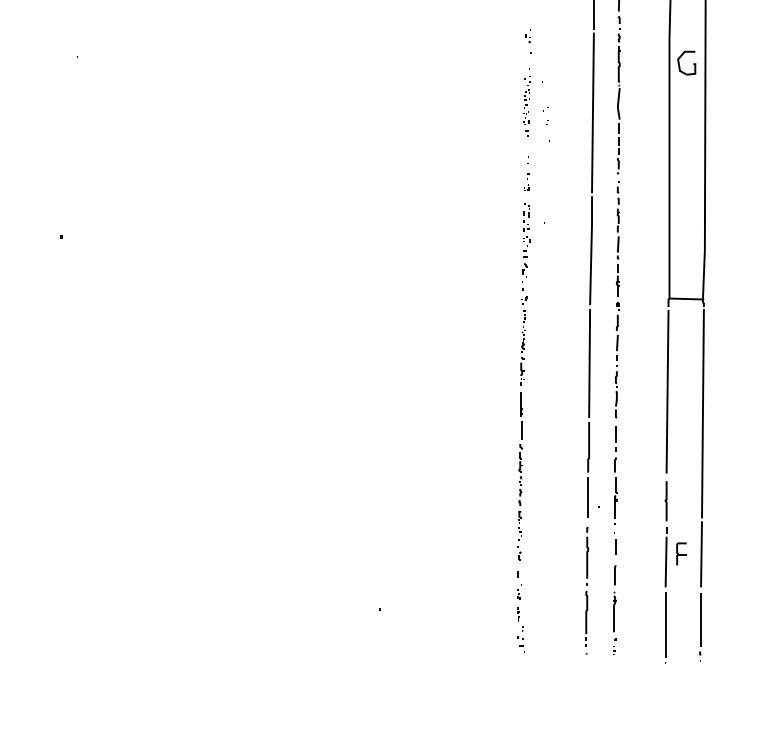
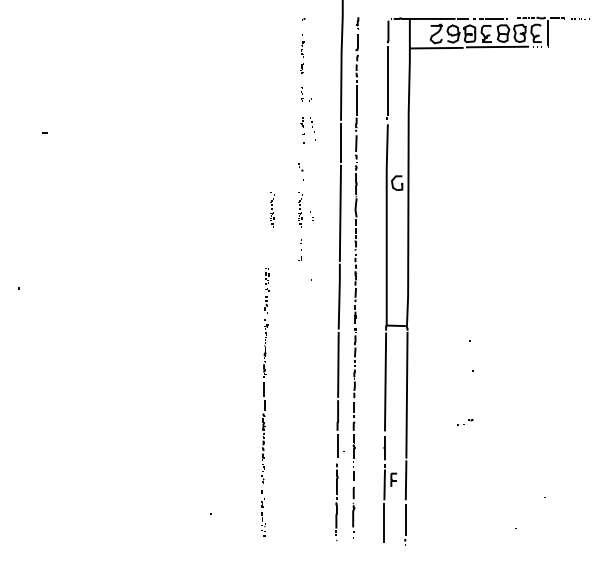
part: (528, 40) -> (301, 169), size x1.4
part: (480, 106) -> (272, 209), added
part: (523, 425) -> (265, 402), moved

